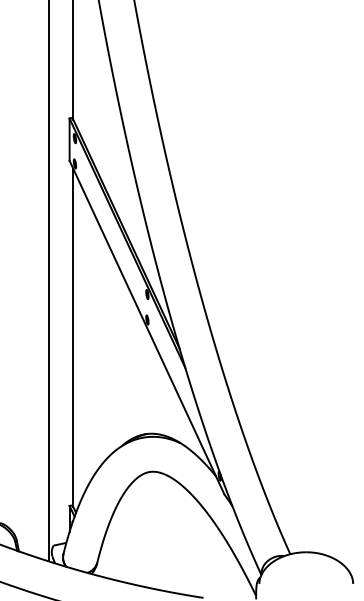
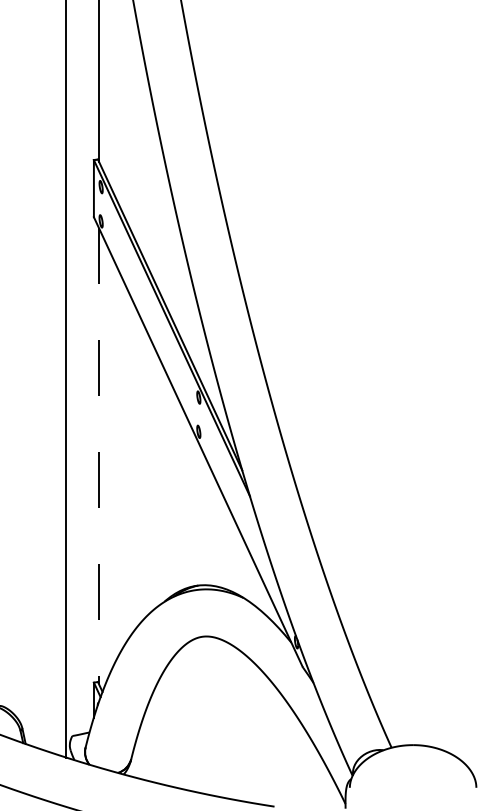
line: (73, 338) -> (99, 456), solid -> dashed

